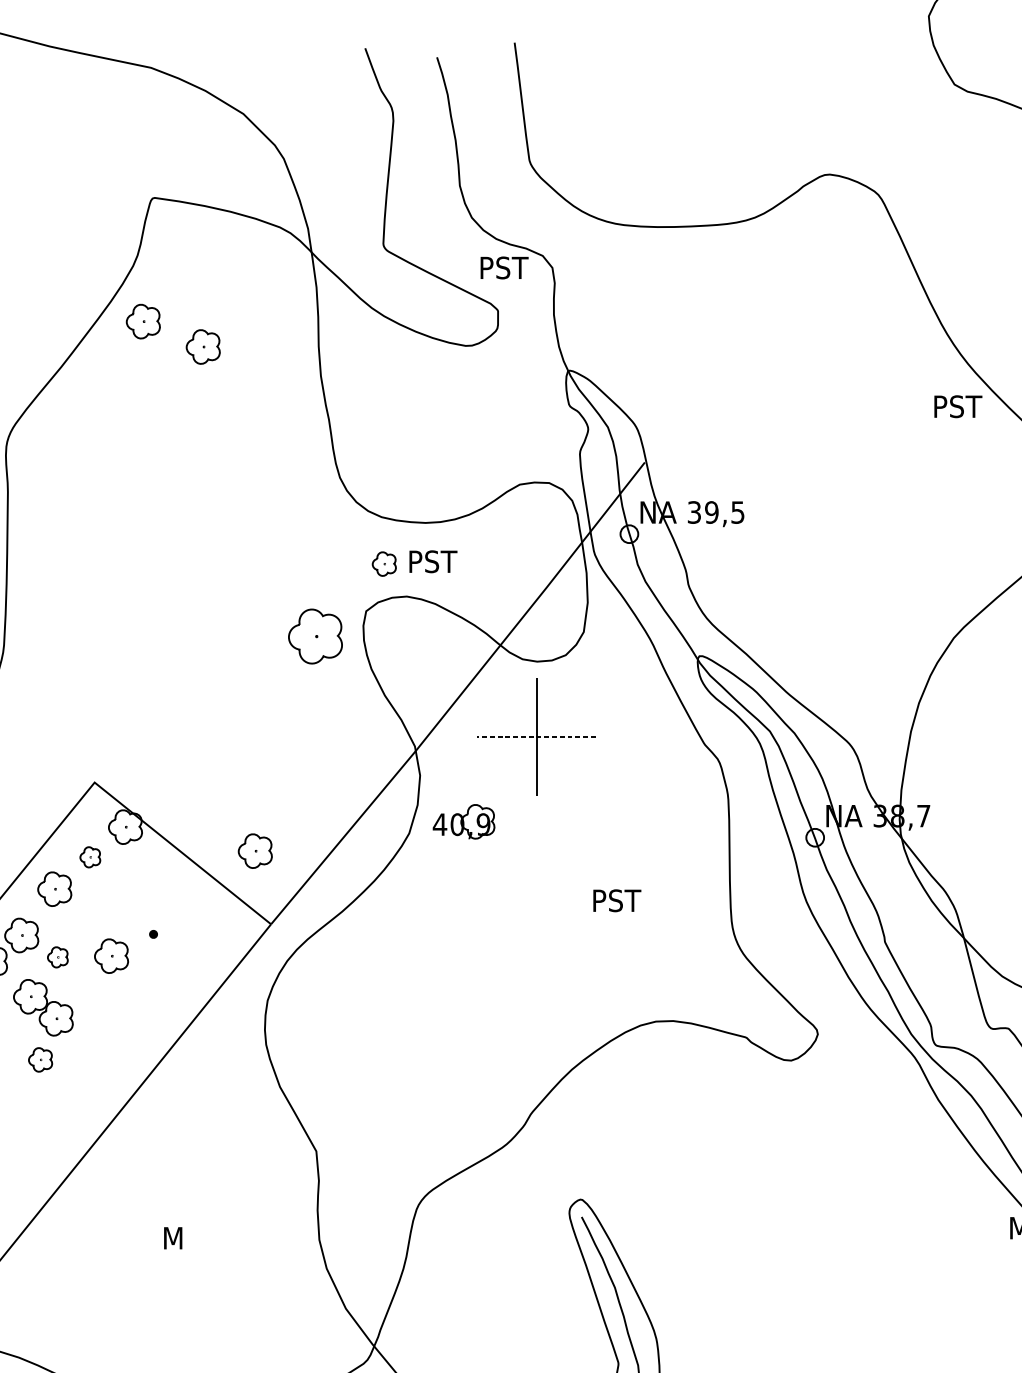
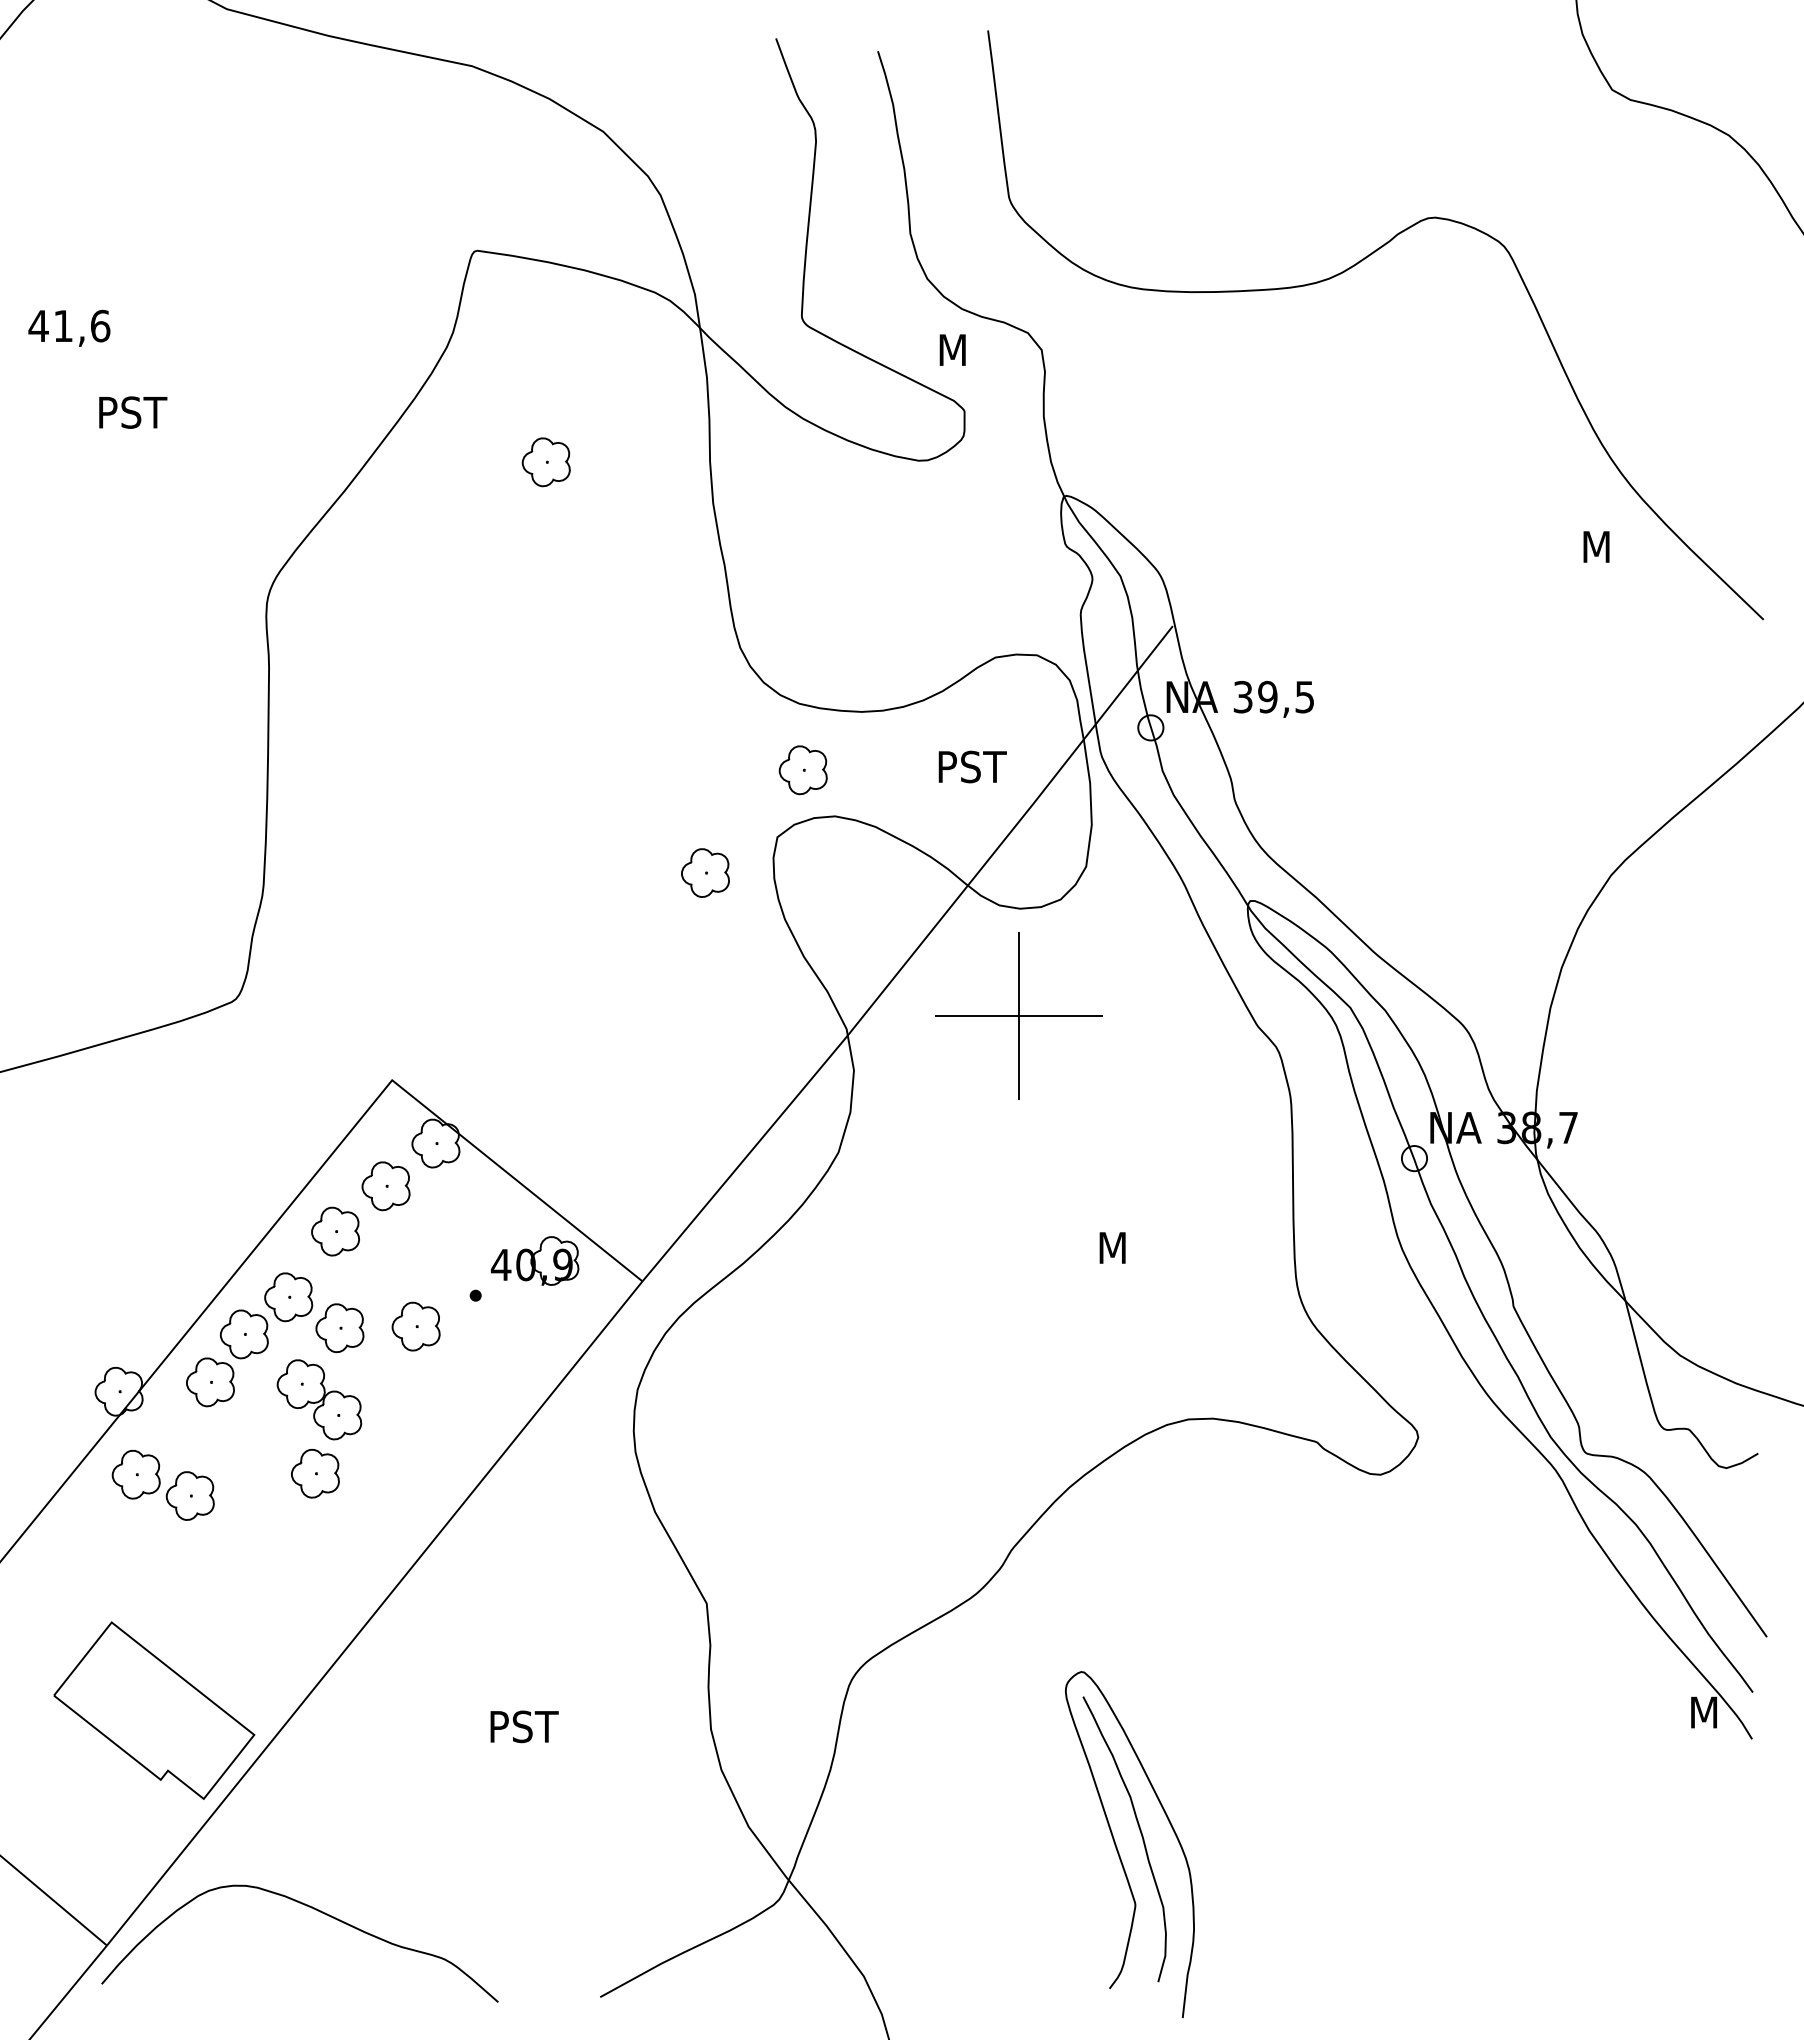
text: (505, 267) -> (975, 349), PST -> M
part: (142, 321) -> (460, 426), removed
text: (959, 406) -> (1619, 546), PST -> M
text: (433, 561) -> (972, 766), moved
part: (383, 564) -> (802, 770), size x1.43
part: (315, 636) -> (705, 872), size x0.62
line: (536, 736) -> (1019, 1015), dashed -> solid
part: (464, 821) -> (535, 1260), moved
part: (254, 851) -> (619, 1177), removed
part: (89, 857) -> (385, 1186), size x1.67
text: (618, 900) -> (1135, 1247), PST -> M
part: (57, 957) -> (339, 1328), size x1.67
part: (40, 1059) -> (315, 1473), size x1.43
text: (189, 1238) -> (526, 1726), M -> PST

